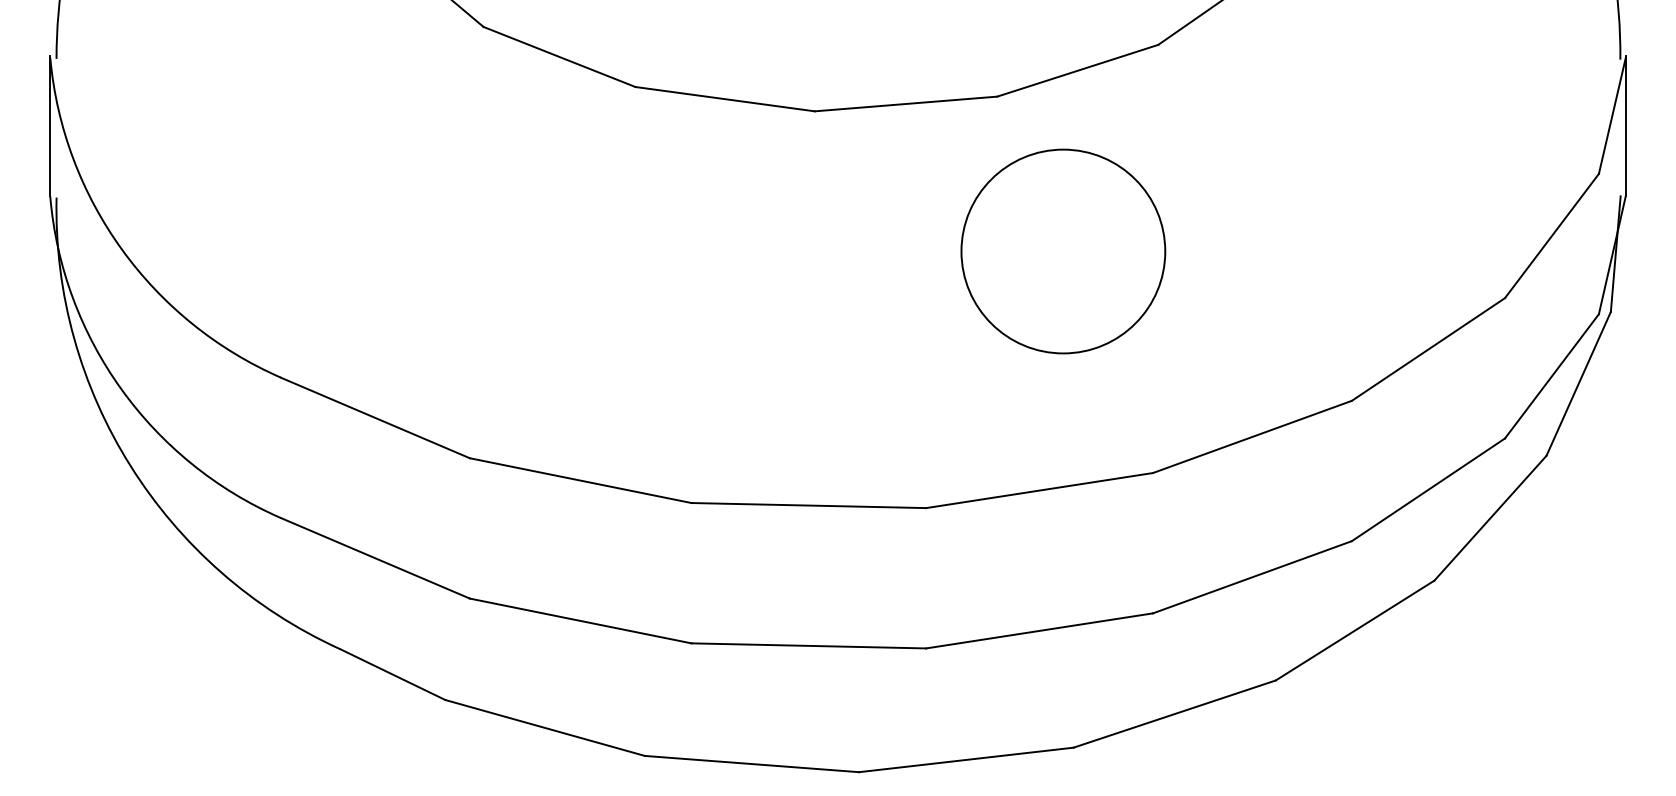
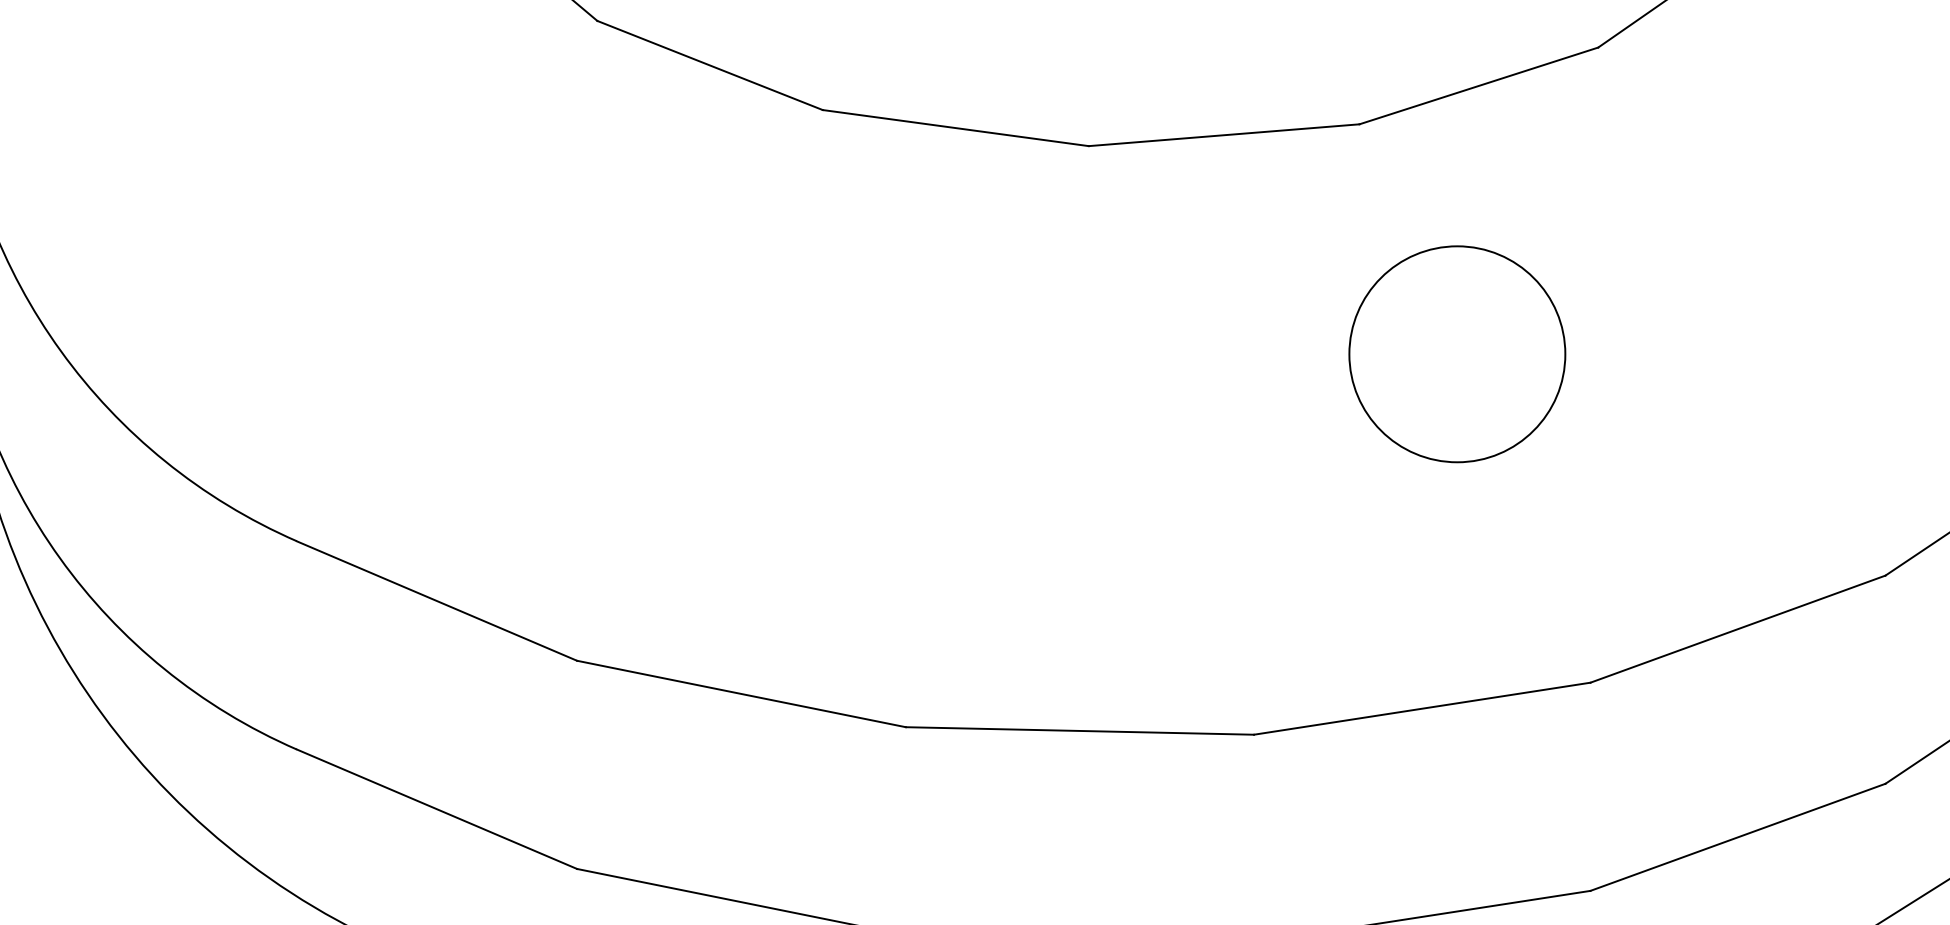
circle: (1062, 251) -> (1456, 354), size x0.71

